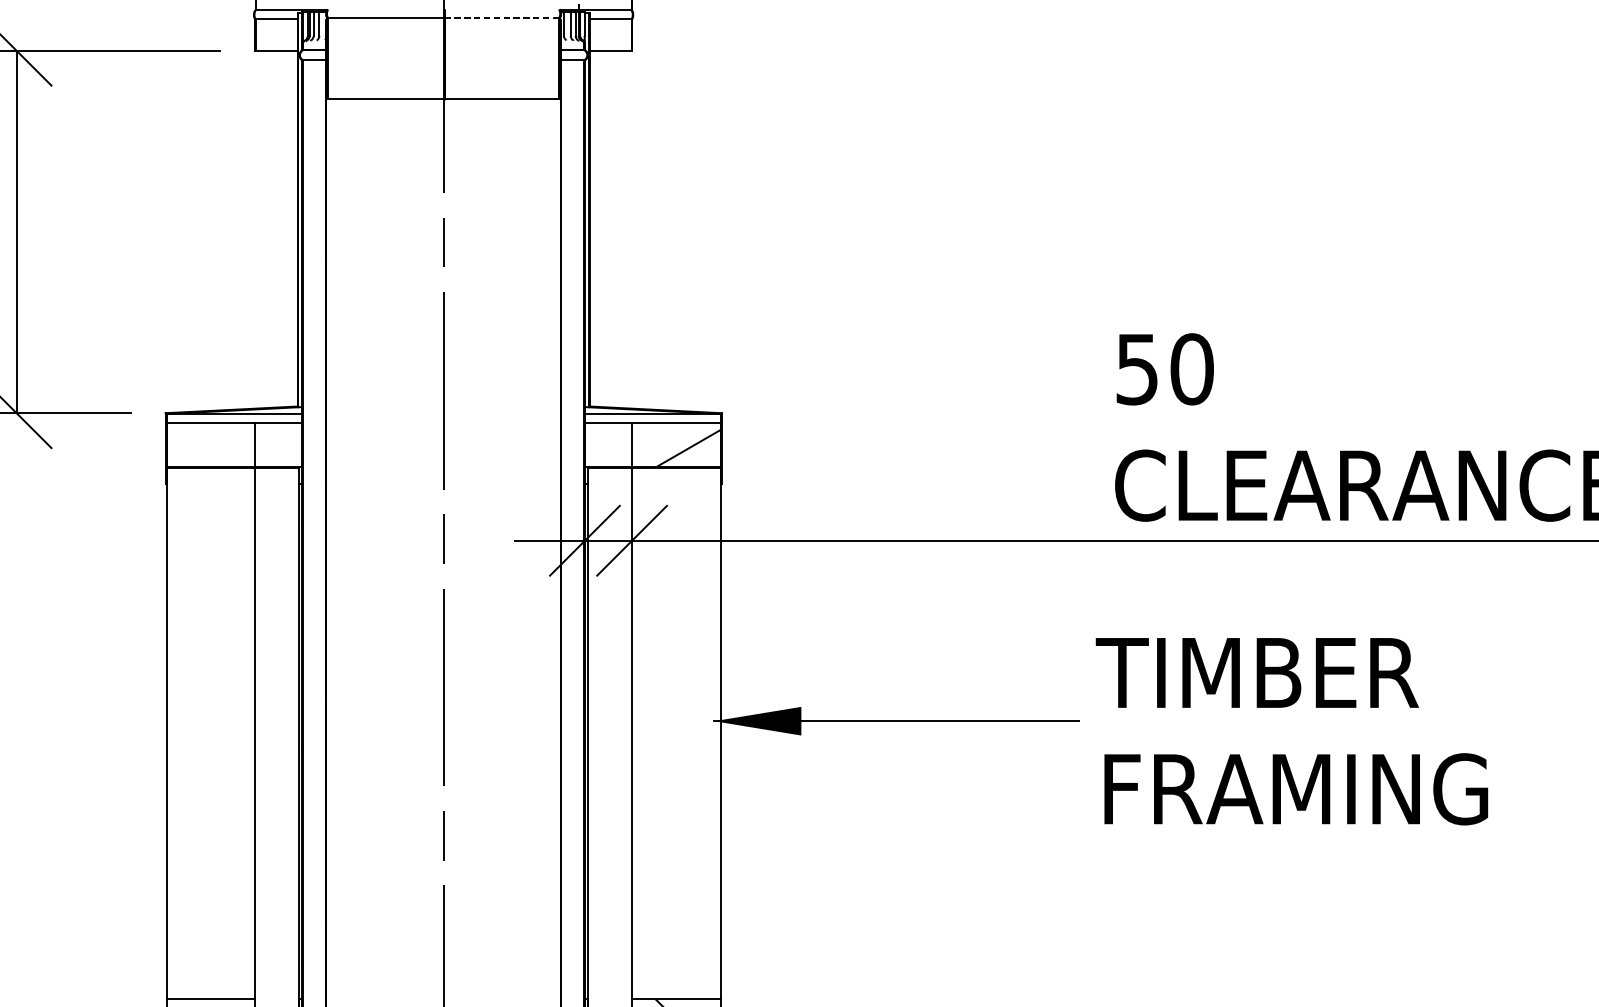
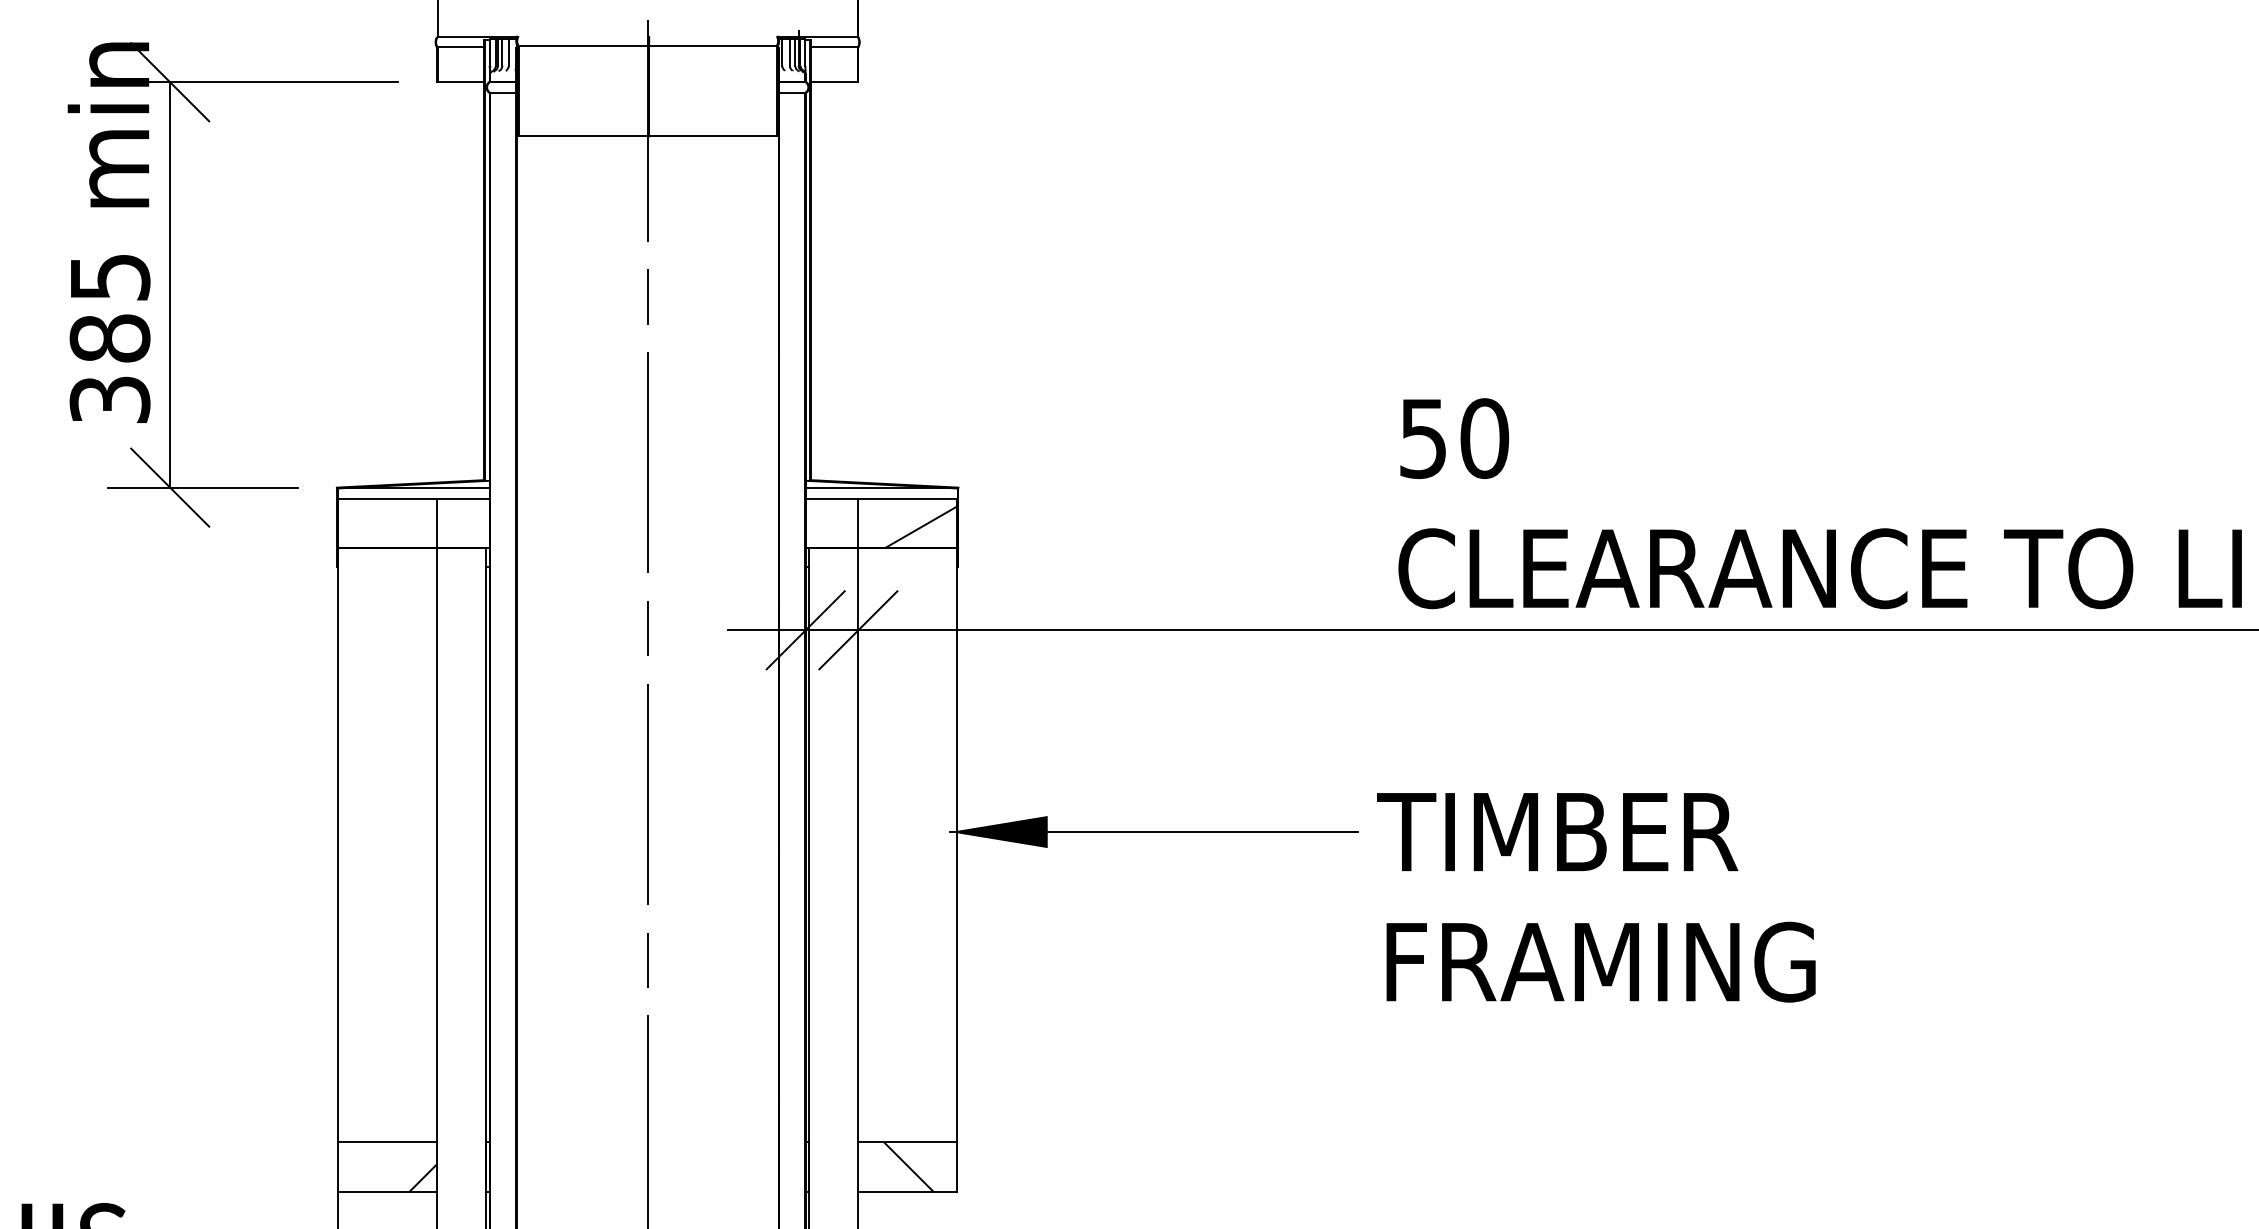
line: (501, 18) -> (712, 46), dashed -> solid
text: (1292, 731) -> (1596, 897), moved

